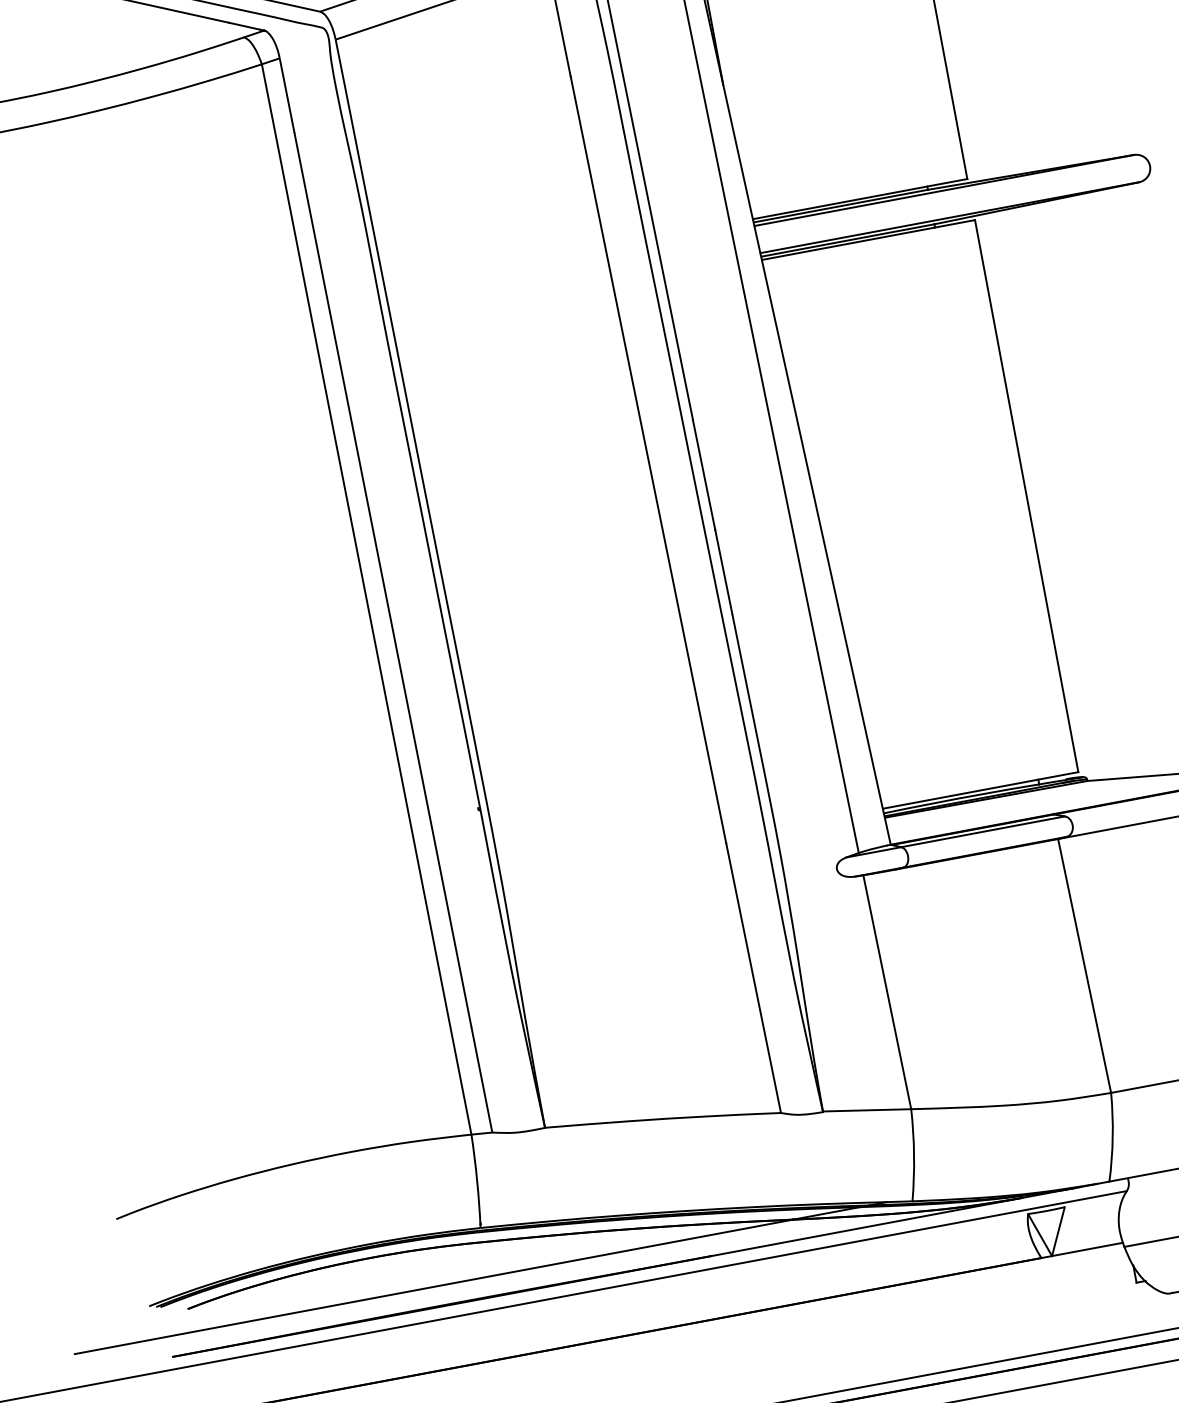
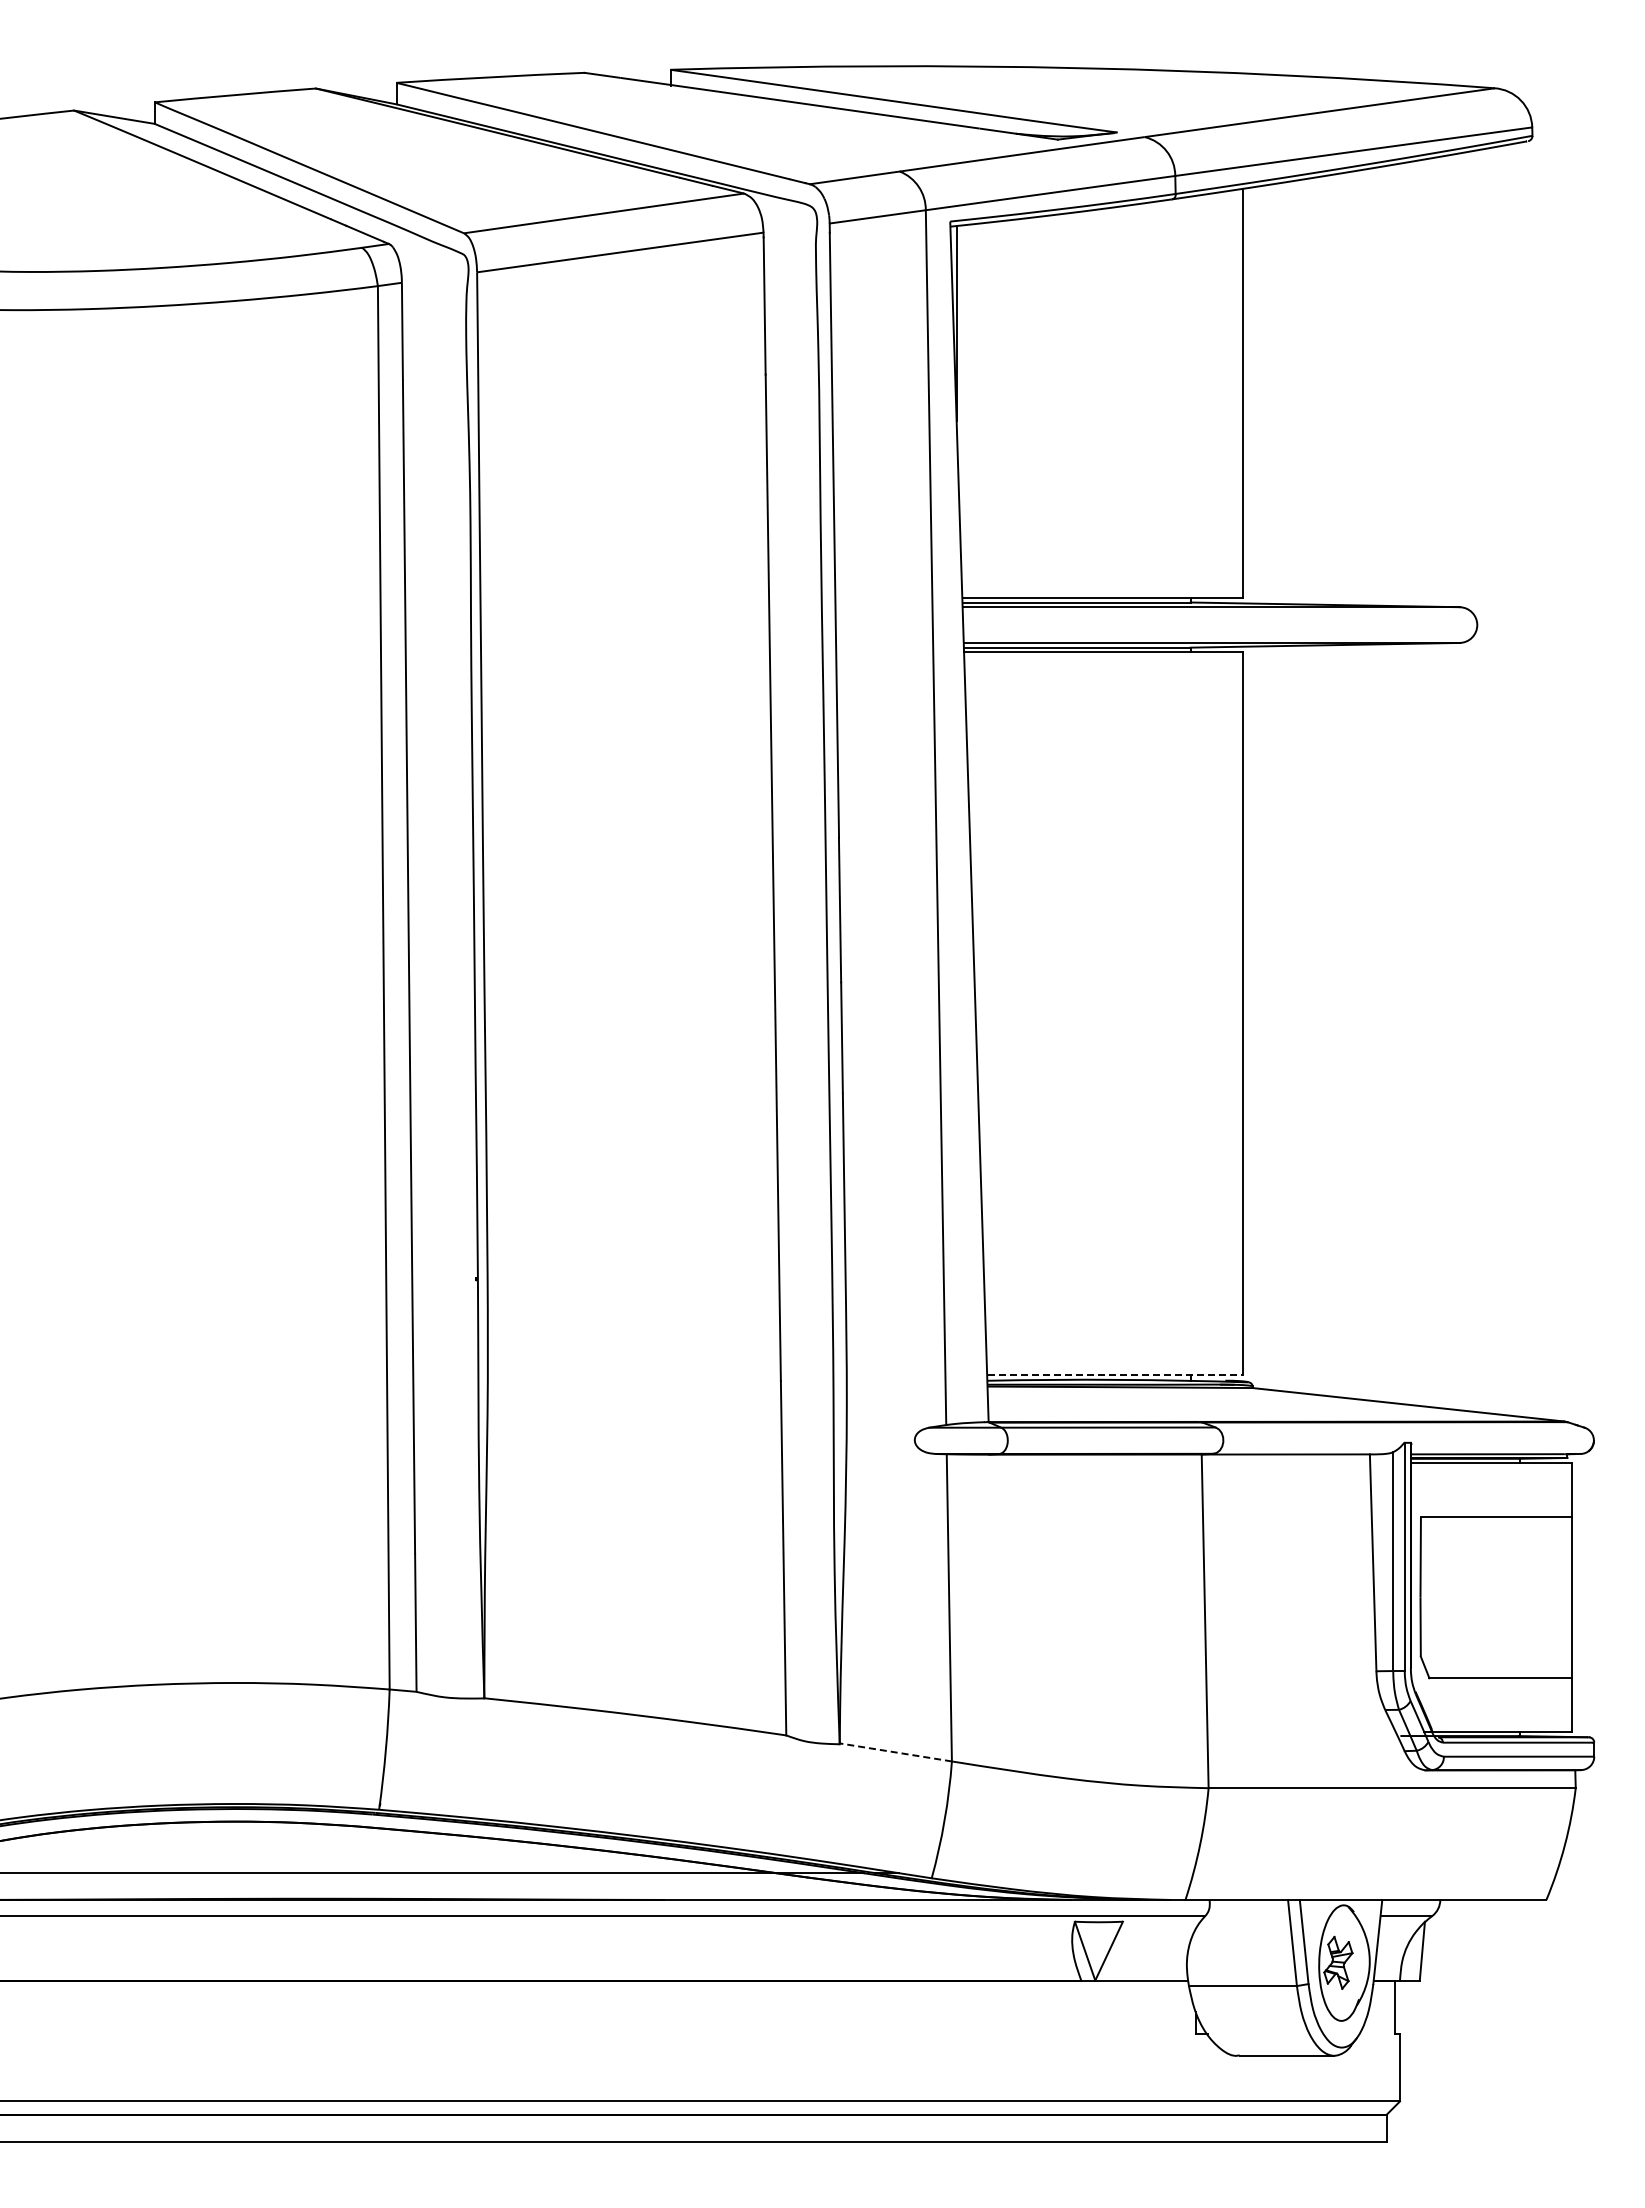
line: (981, 790) -> (1116, 1374), solid -> dashed
line: (866, 1110) -> (895, 1752), solid -> dashed

